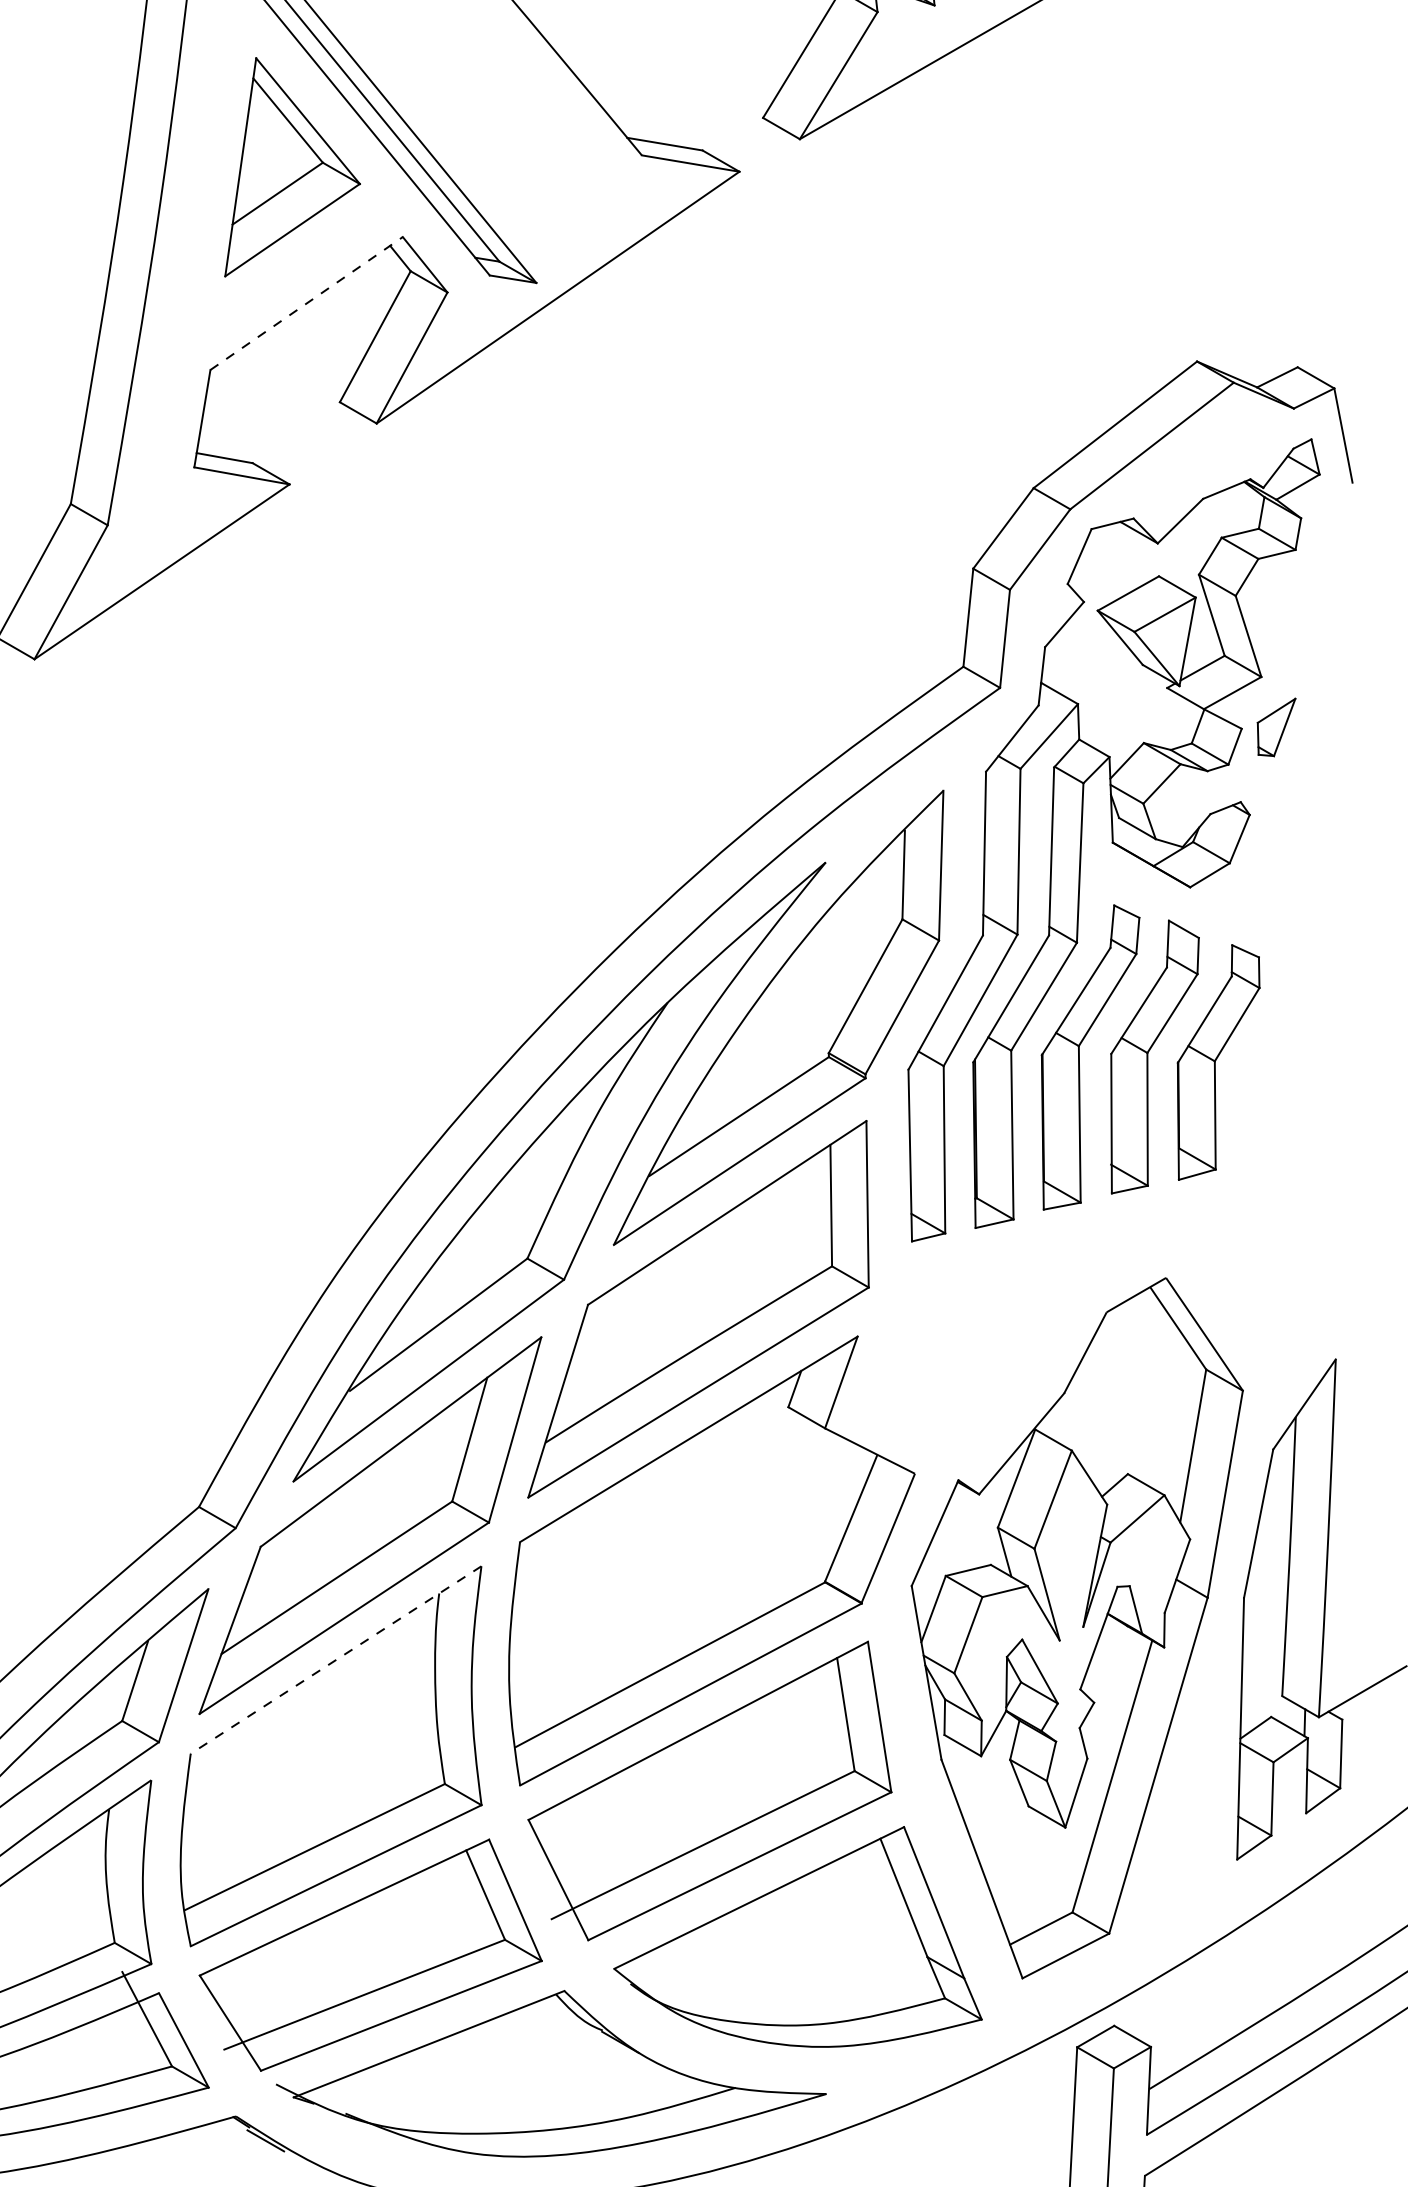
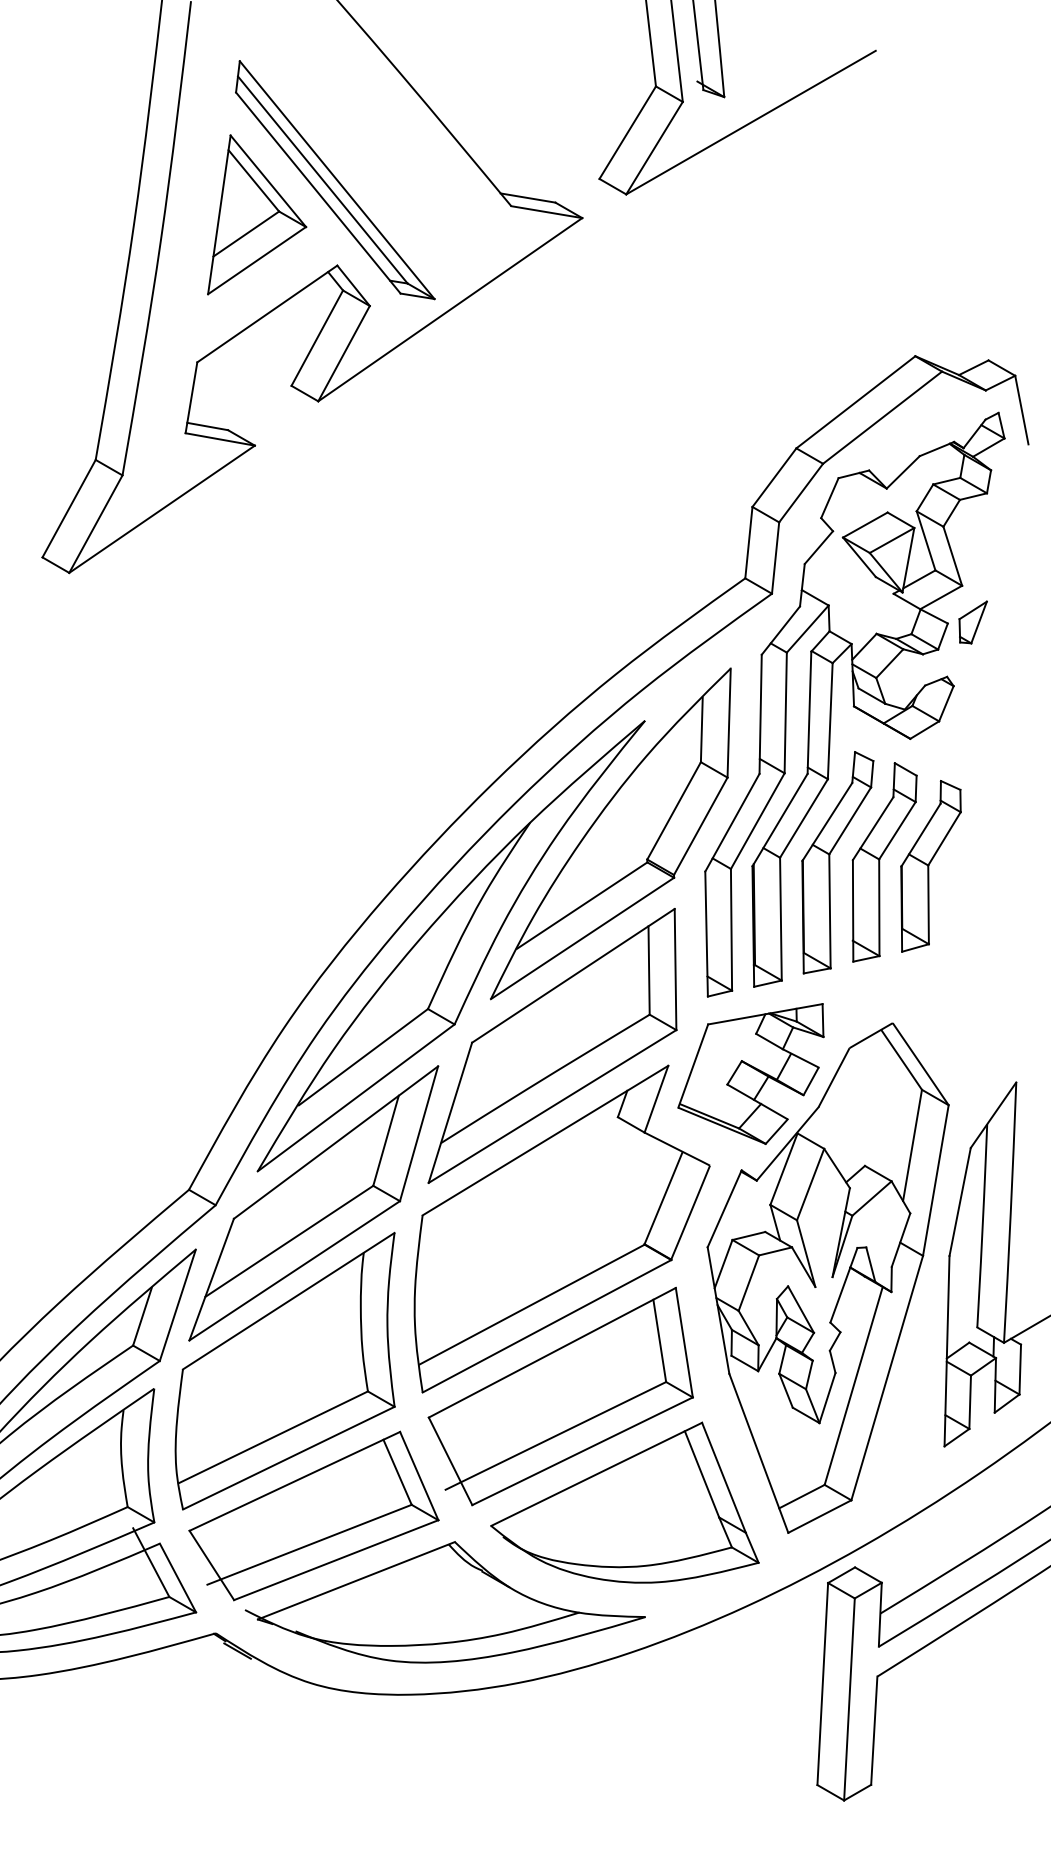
line: (306, 302) -> (267, 313), dashed -> solid
part: (970, 1347) -> (750, 1073), added
line: (335, 1660) -> (288, 1301), dashed -> solid

